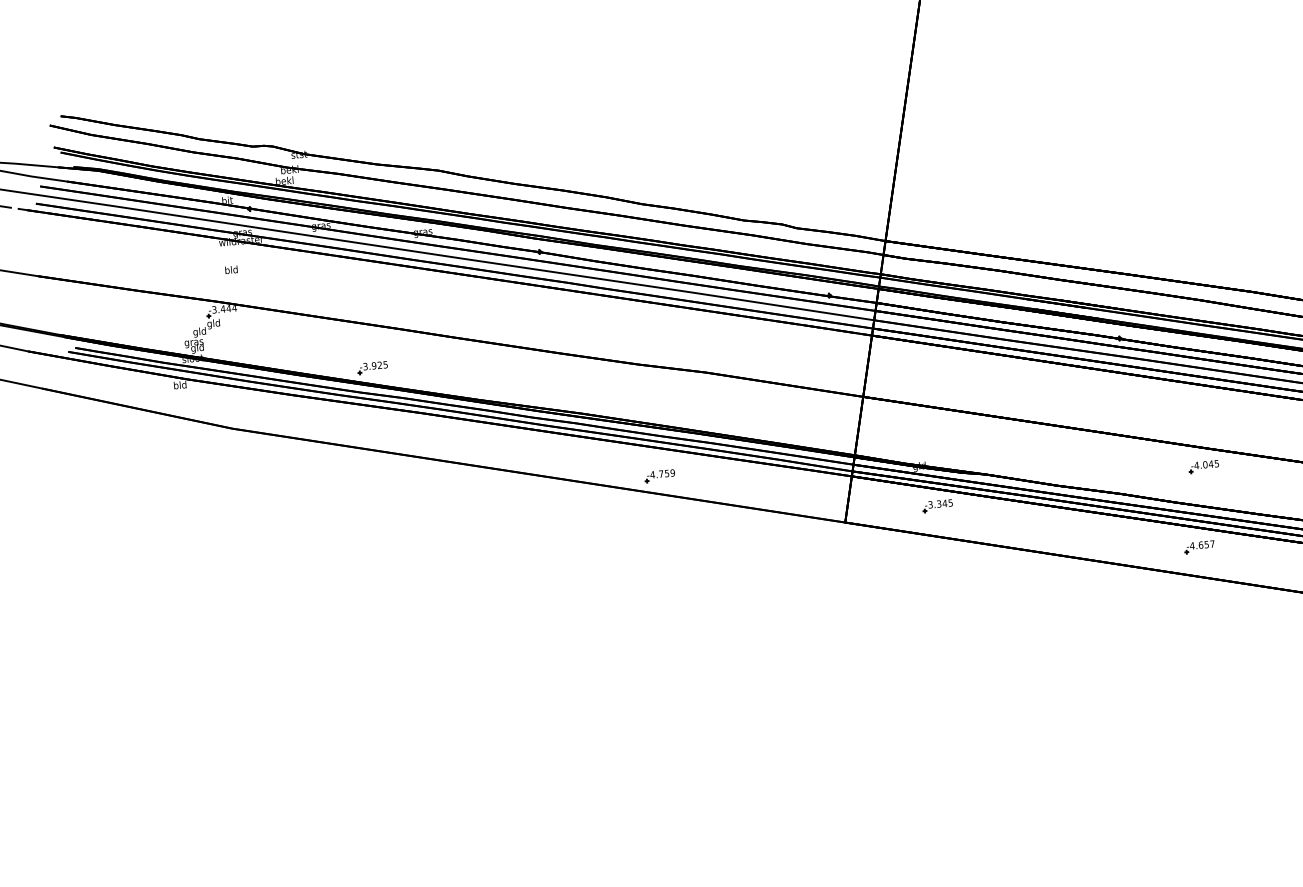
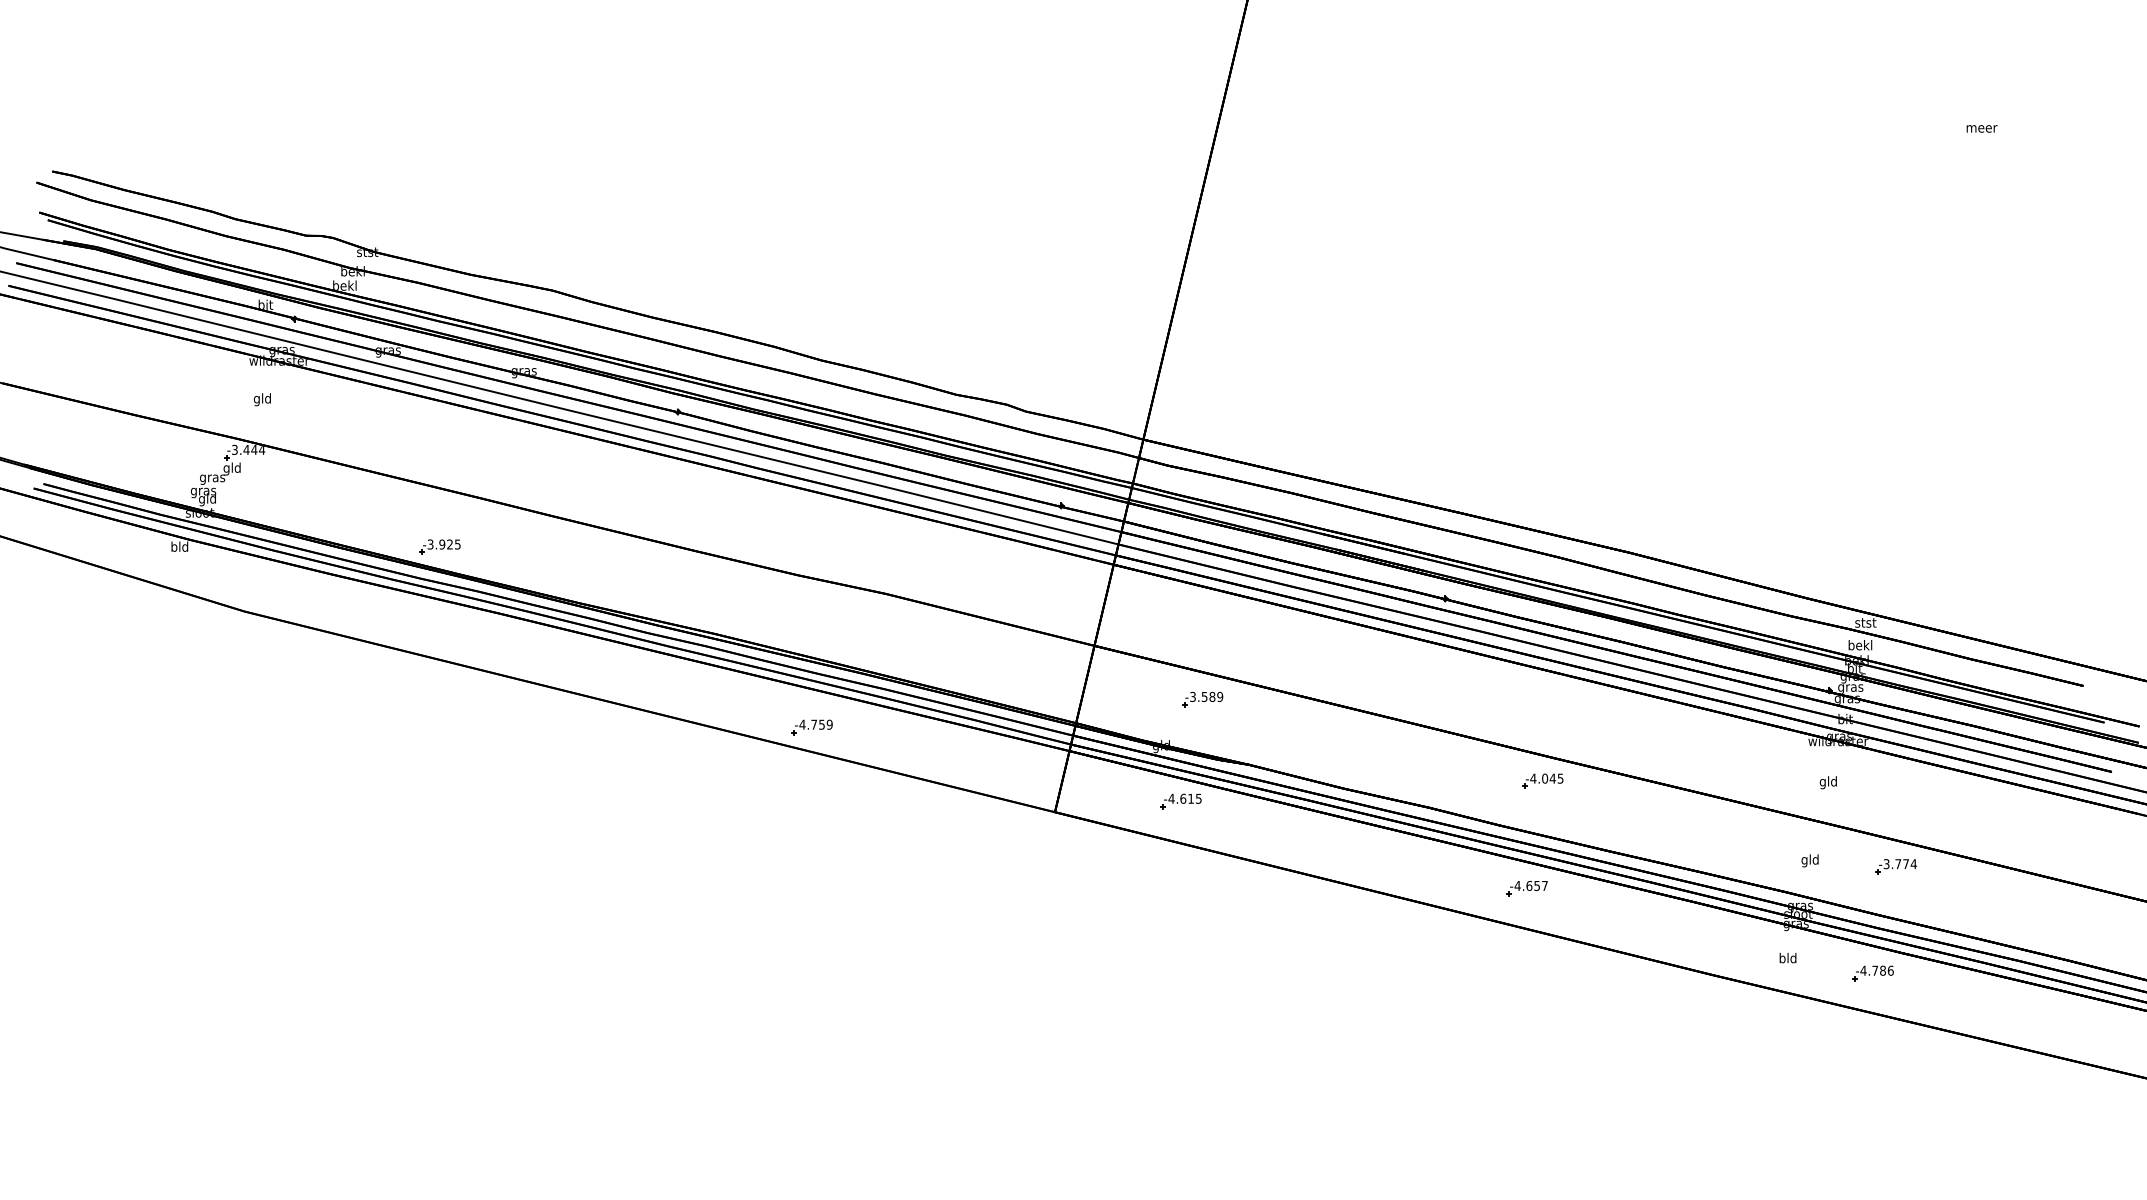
text: (227, 271) -> (256, 399), bld -> gld
text: (199, 331) -> (212, 477), gld -> gras
part: (946, 429) -> (1202, 699), added
text: (937, 503) -> (1181, 798), -3.345 -> -4.615

